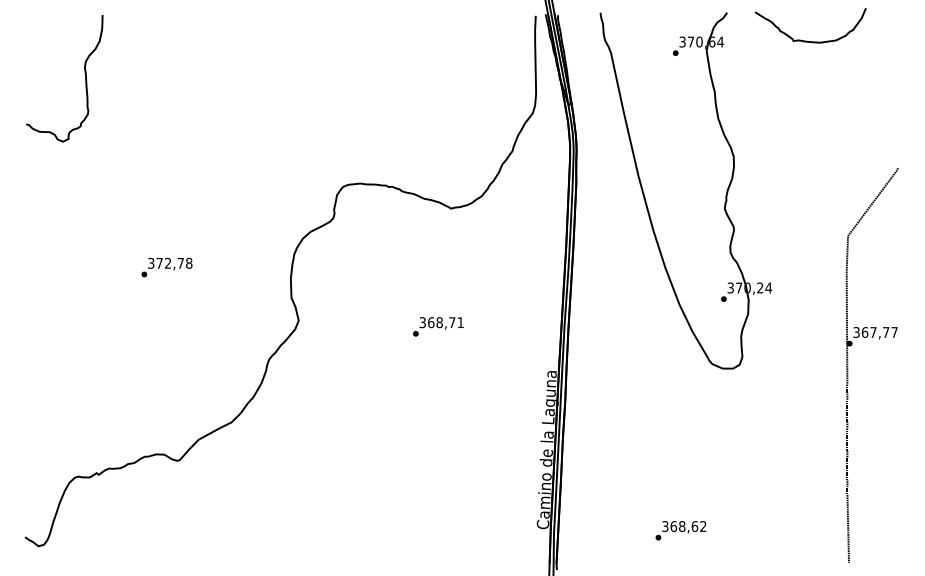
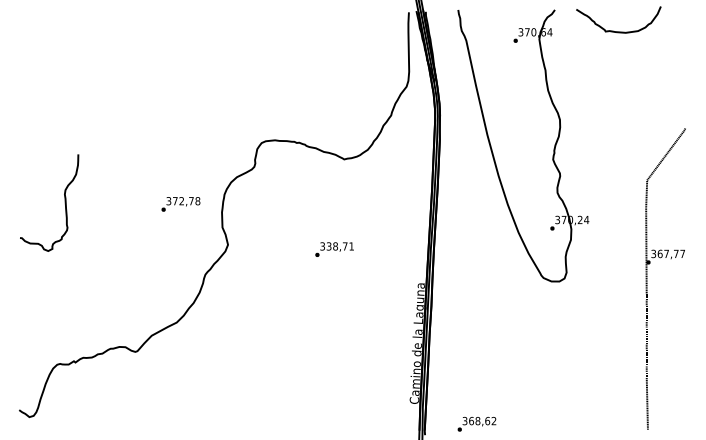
part: (84, 73) -> (64, 199), moved
text: (166, 267) -> (180, 204), moved
text: (431, 322) -> (329, 246), 368,71 -> 338,71
text: (680, 530) -> (476, 424), moved

